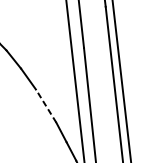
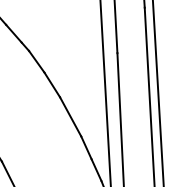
line: (46, 105) -> (70, 116), dashed -> solid

